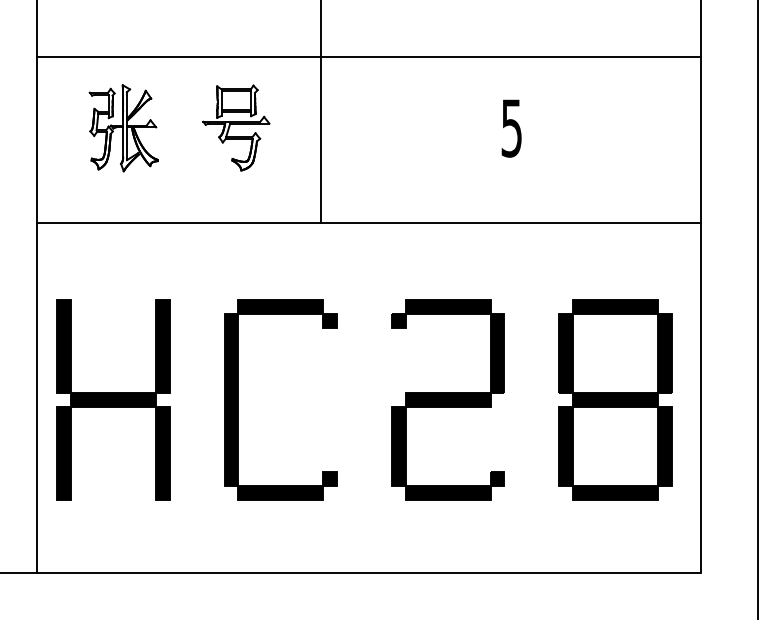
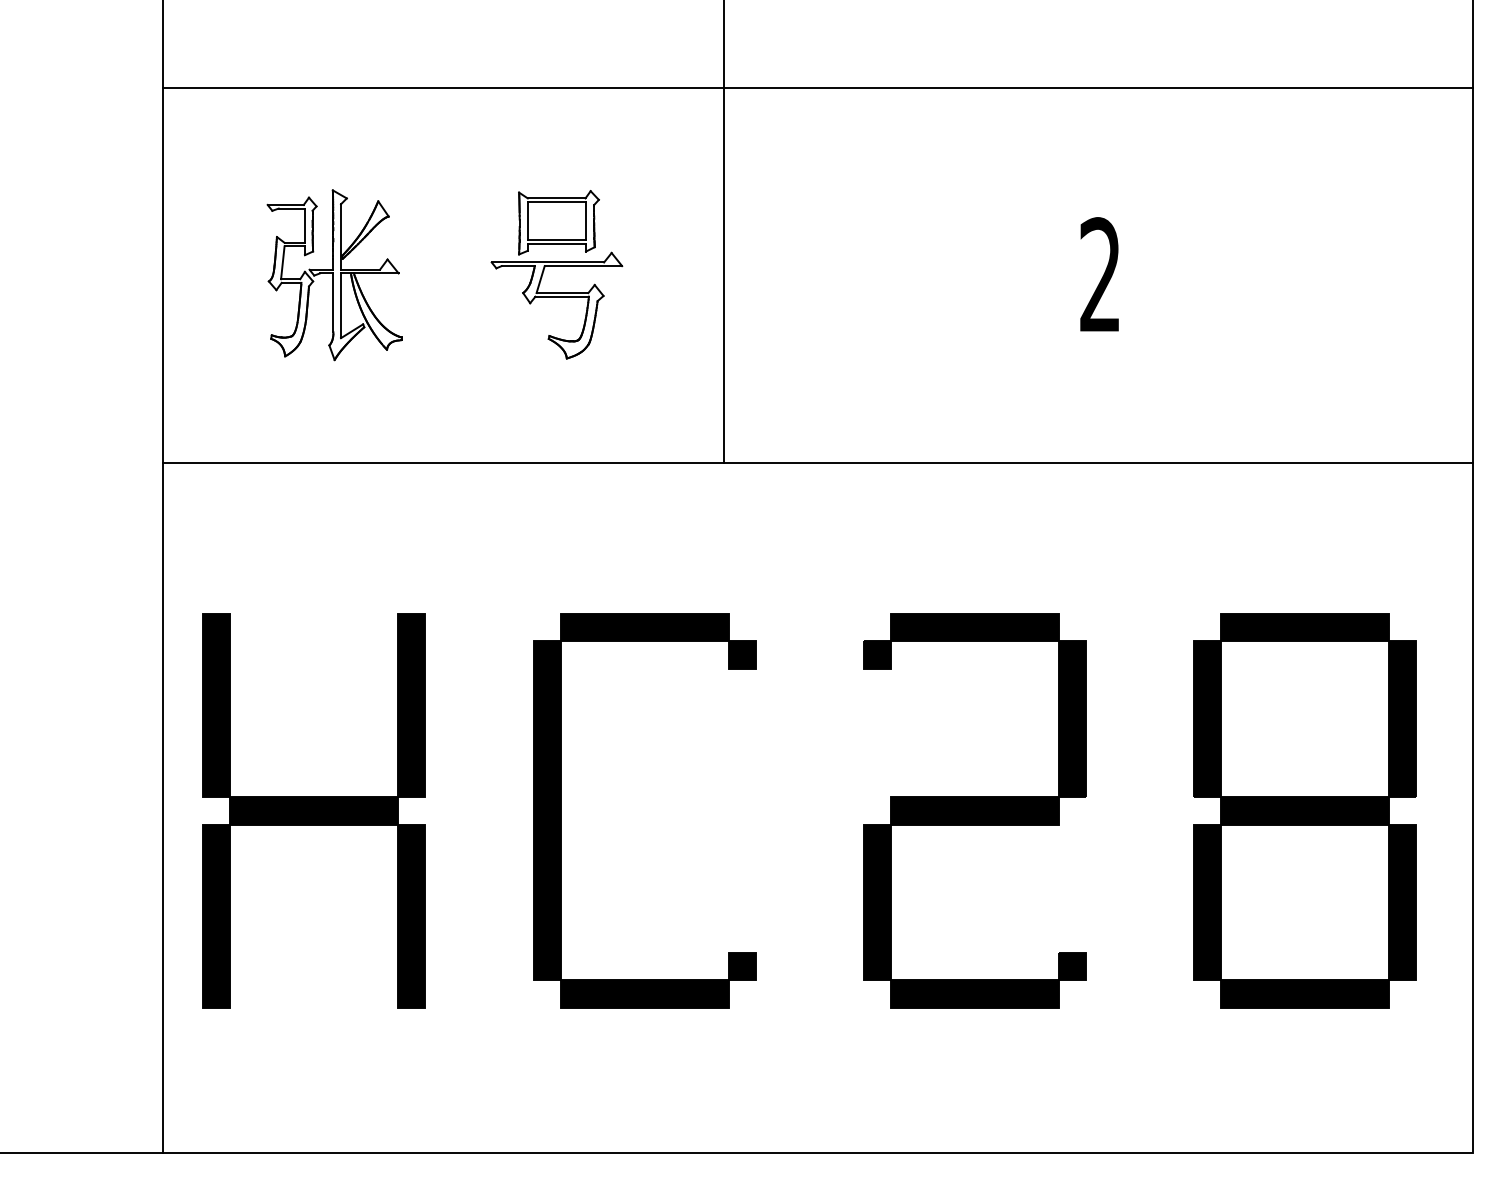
line: (368, 57) -> (817, 88), moved
text: (511, 127) -> (1099, 273), 5 -> 2

